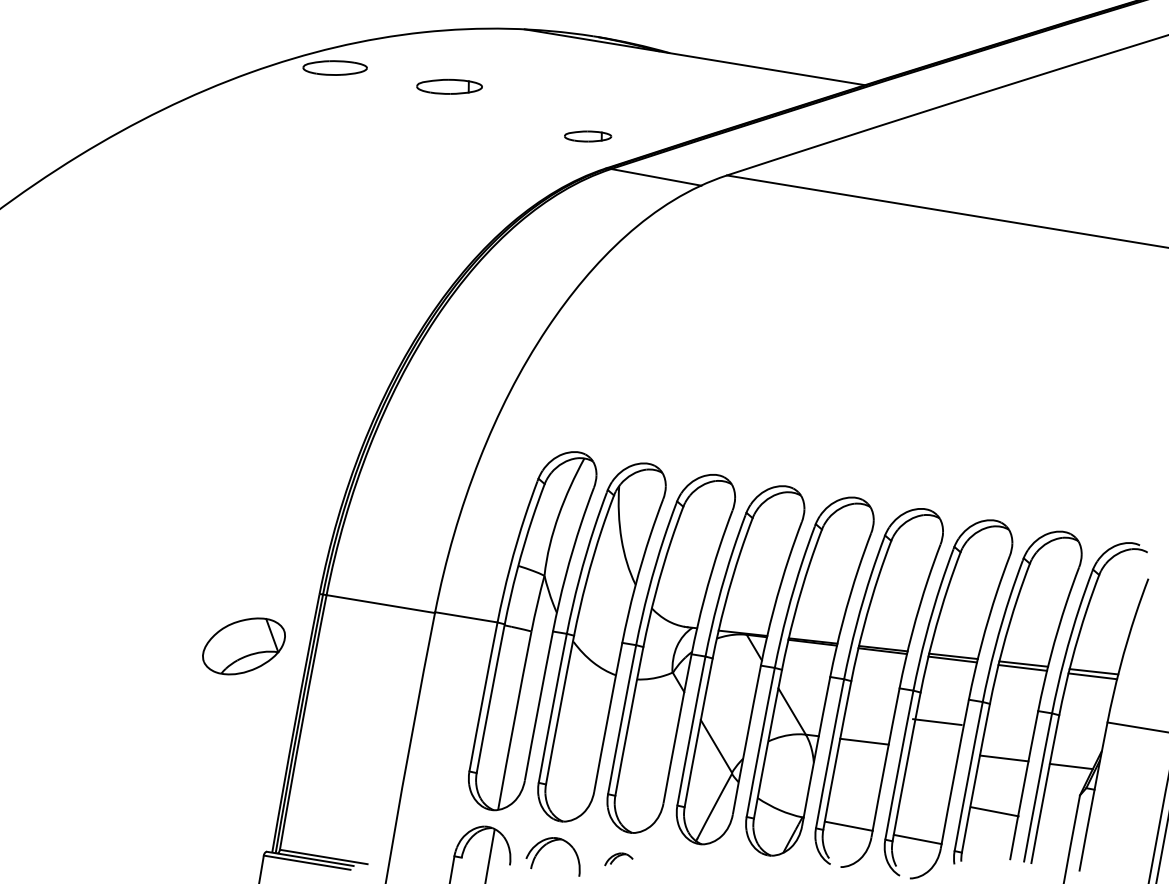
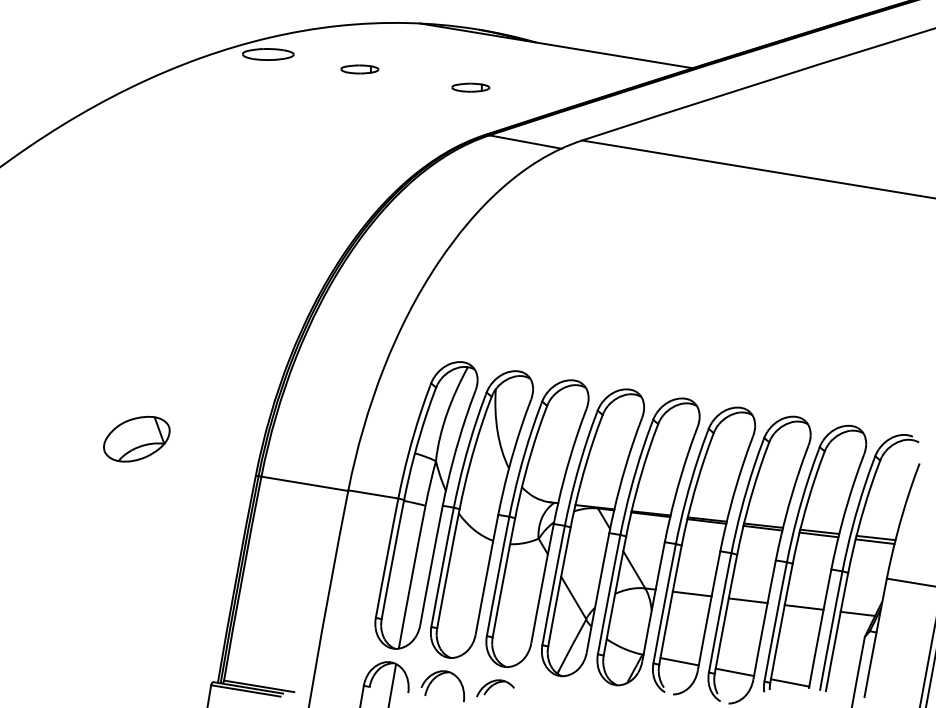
part: (449, 86) -> (359, 69), size x0.71
part: (588, 136) -> (471, 87), moved
part: (243, 646) -> (136, 439), moved
line: (937, 722) -> (748, 601), moved
line: (994, 811) -> (789, 682), moved
part: (618, 859) -> (495, 688), size x1.67

